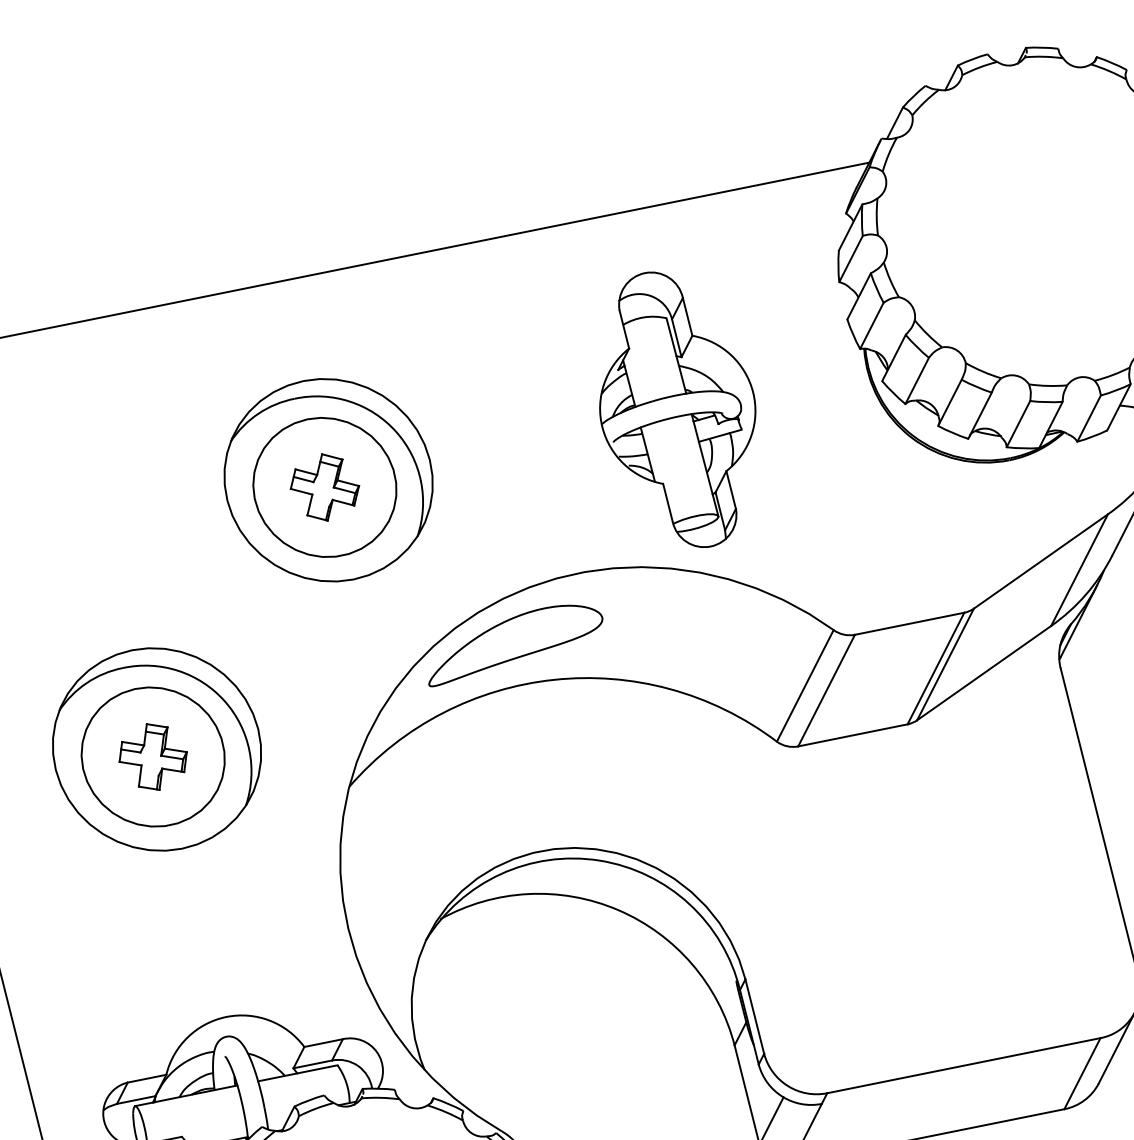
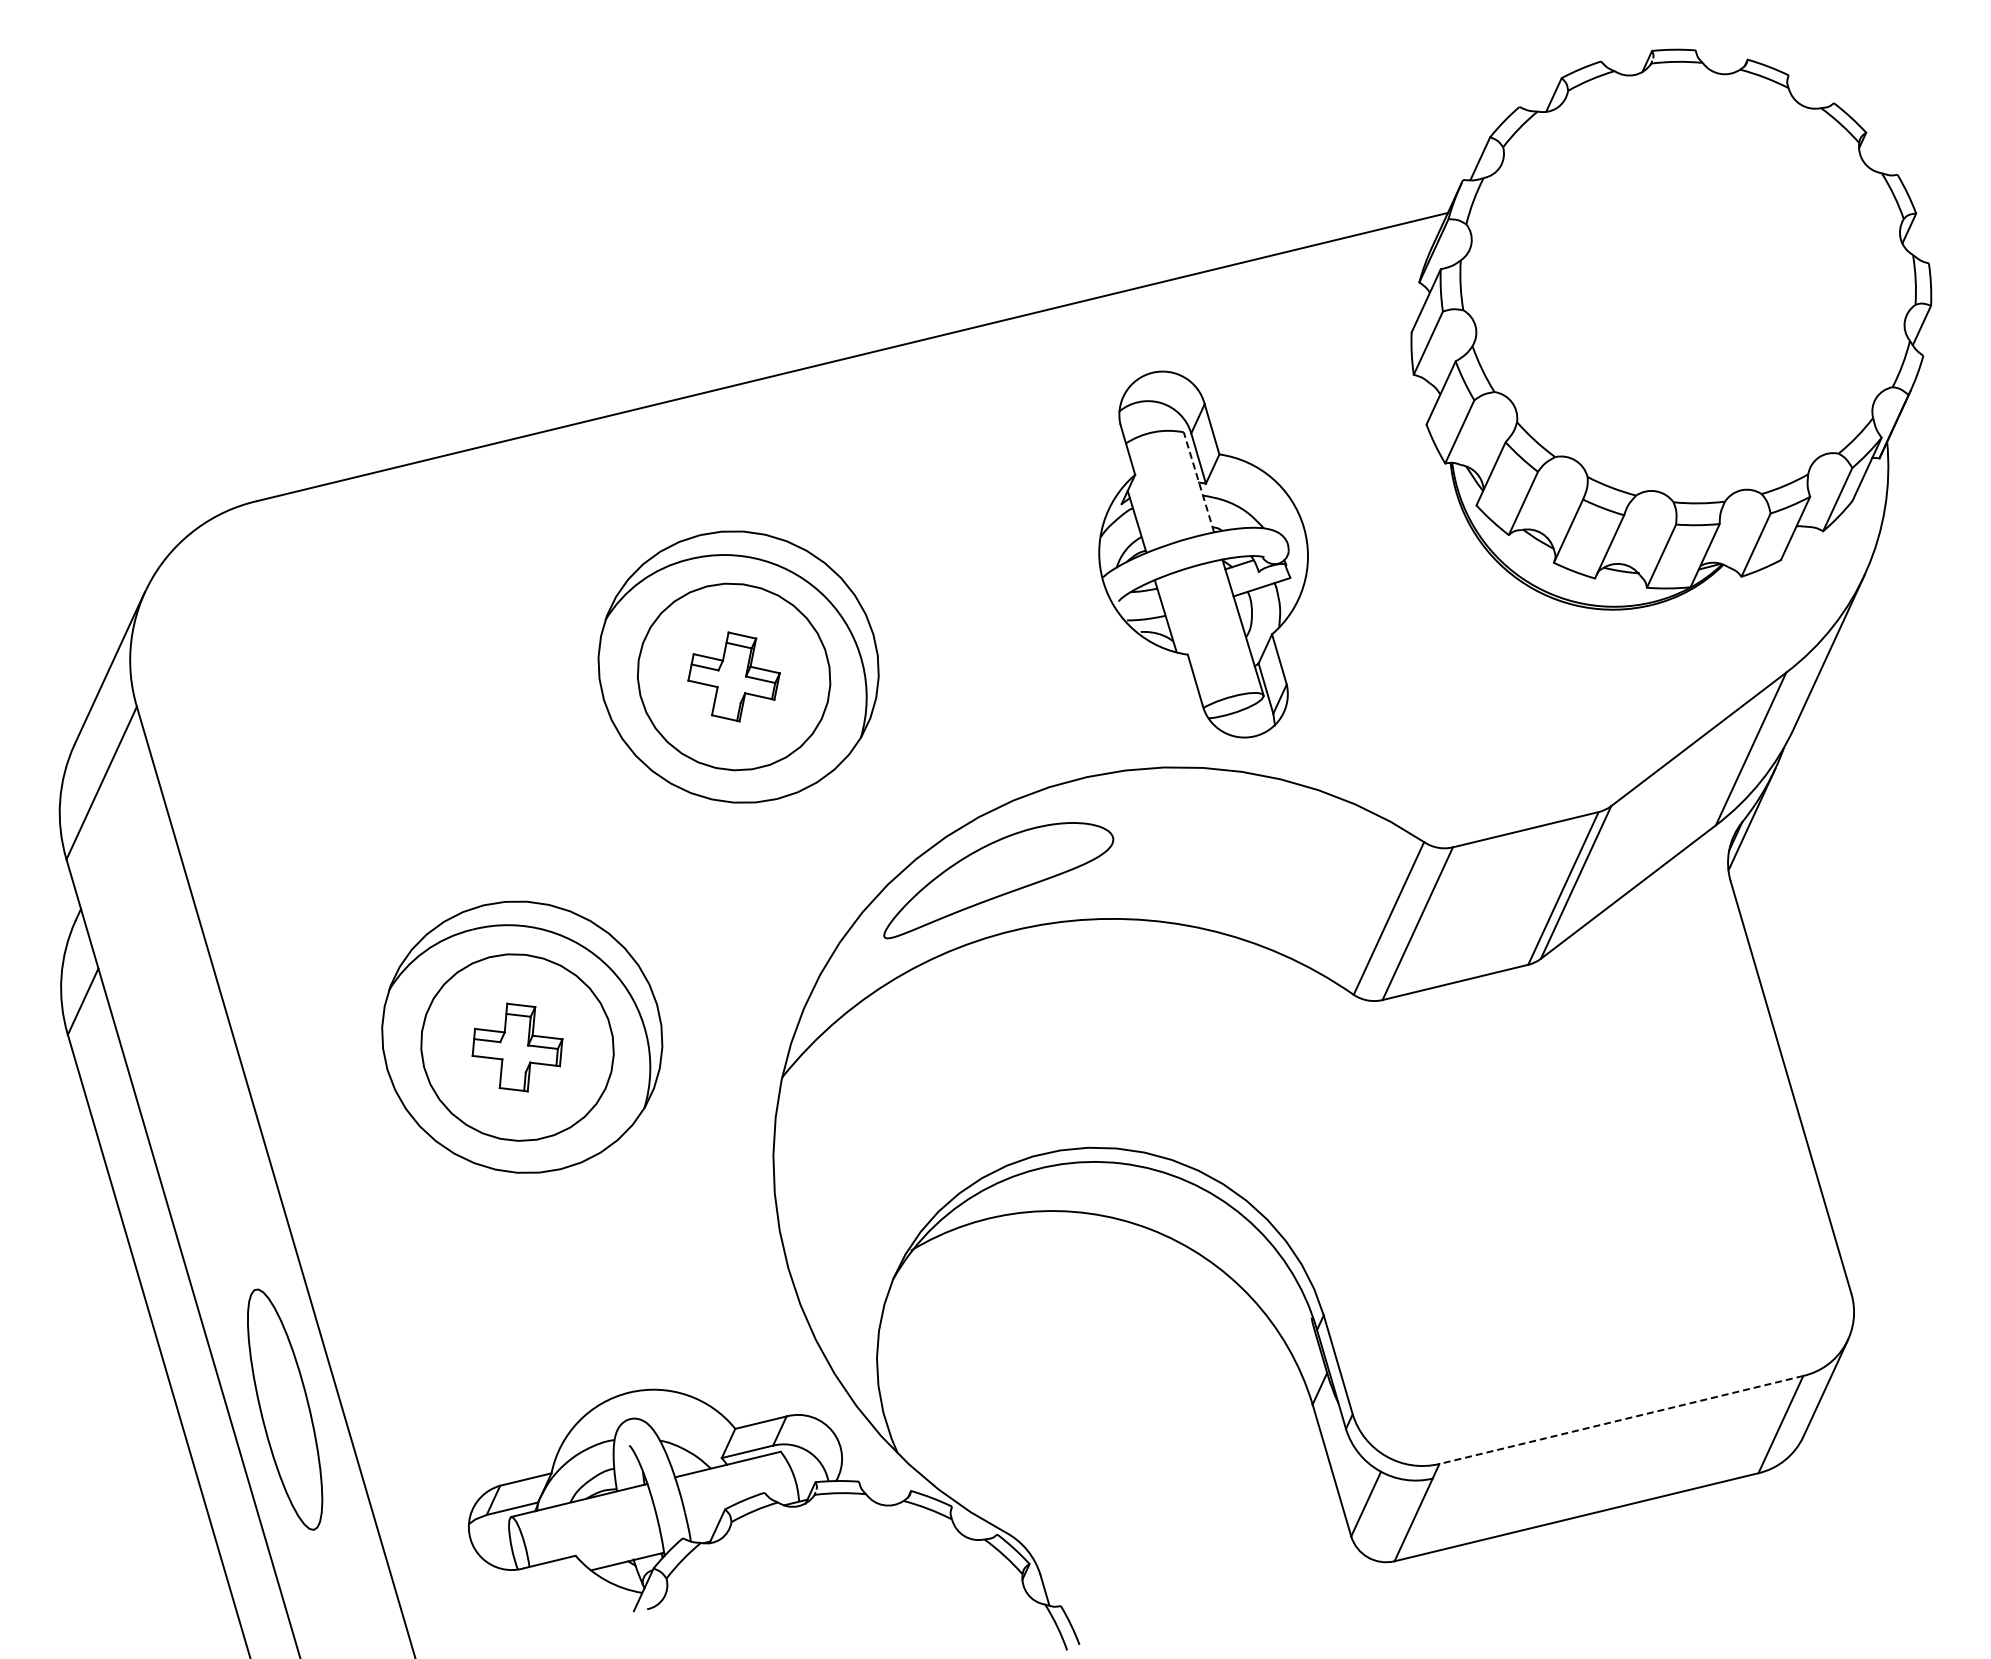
line: (676, 355) -> (1198, 481), solid -> dashed
line: (963, 1066) -> (1620, 1420), solid -> dashed

